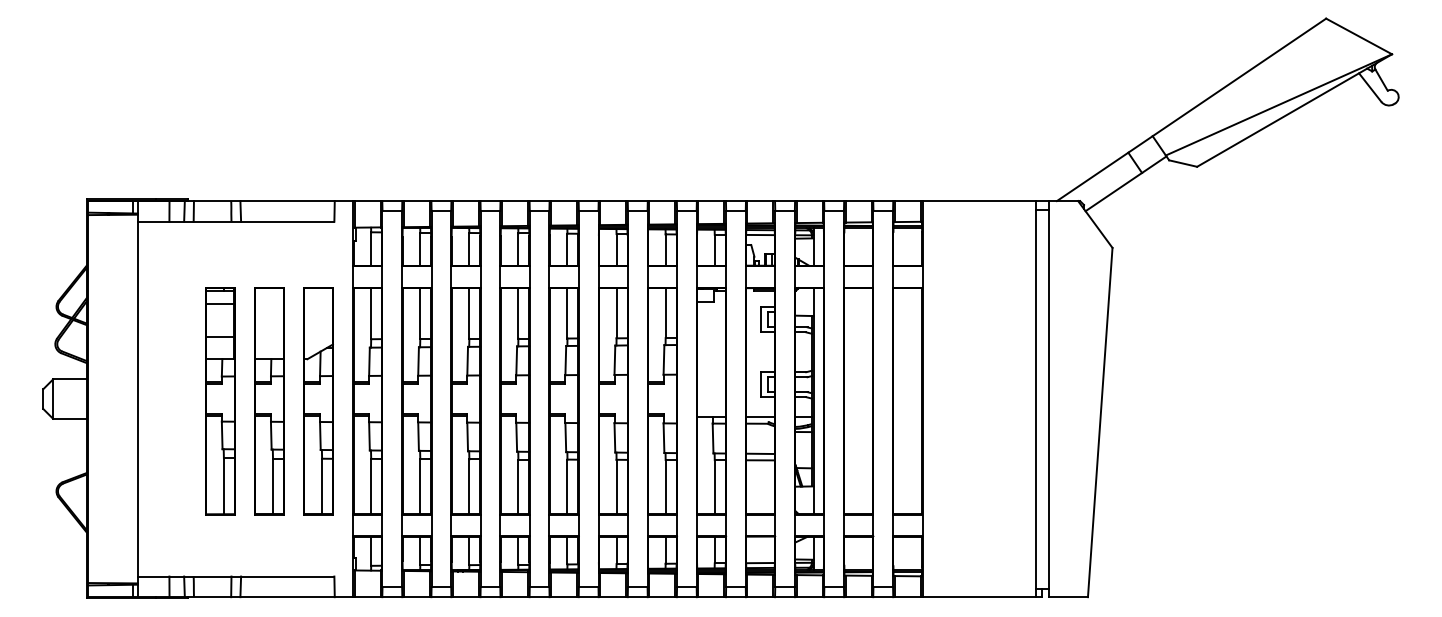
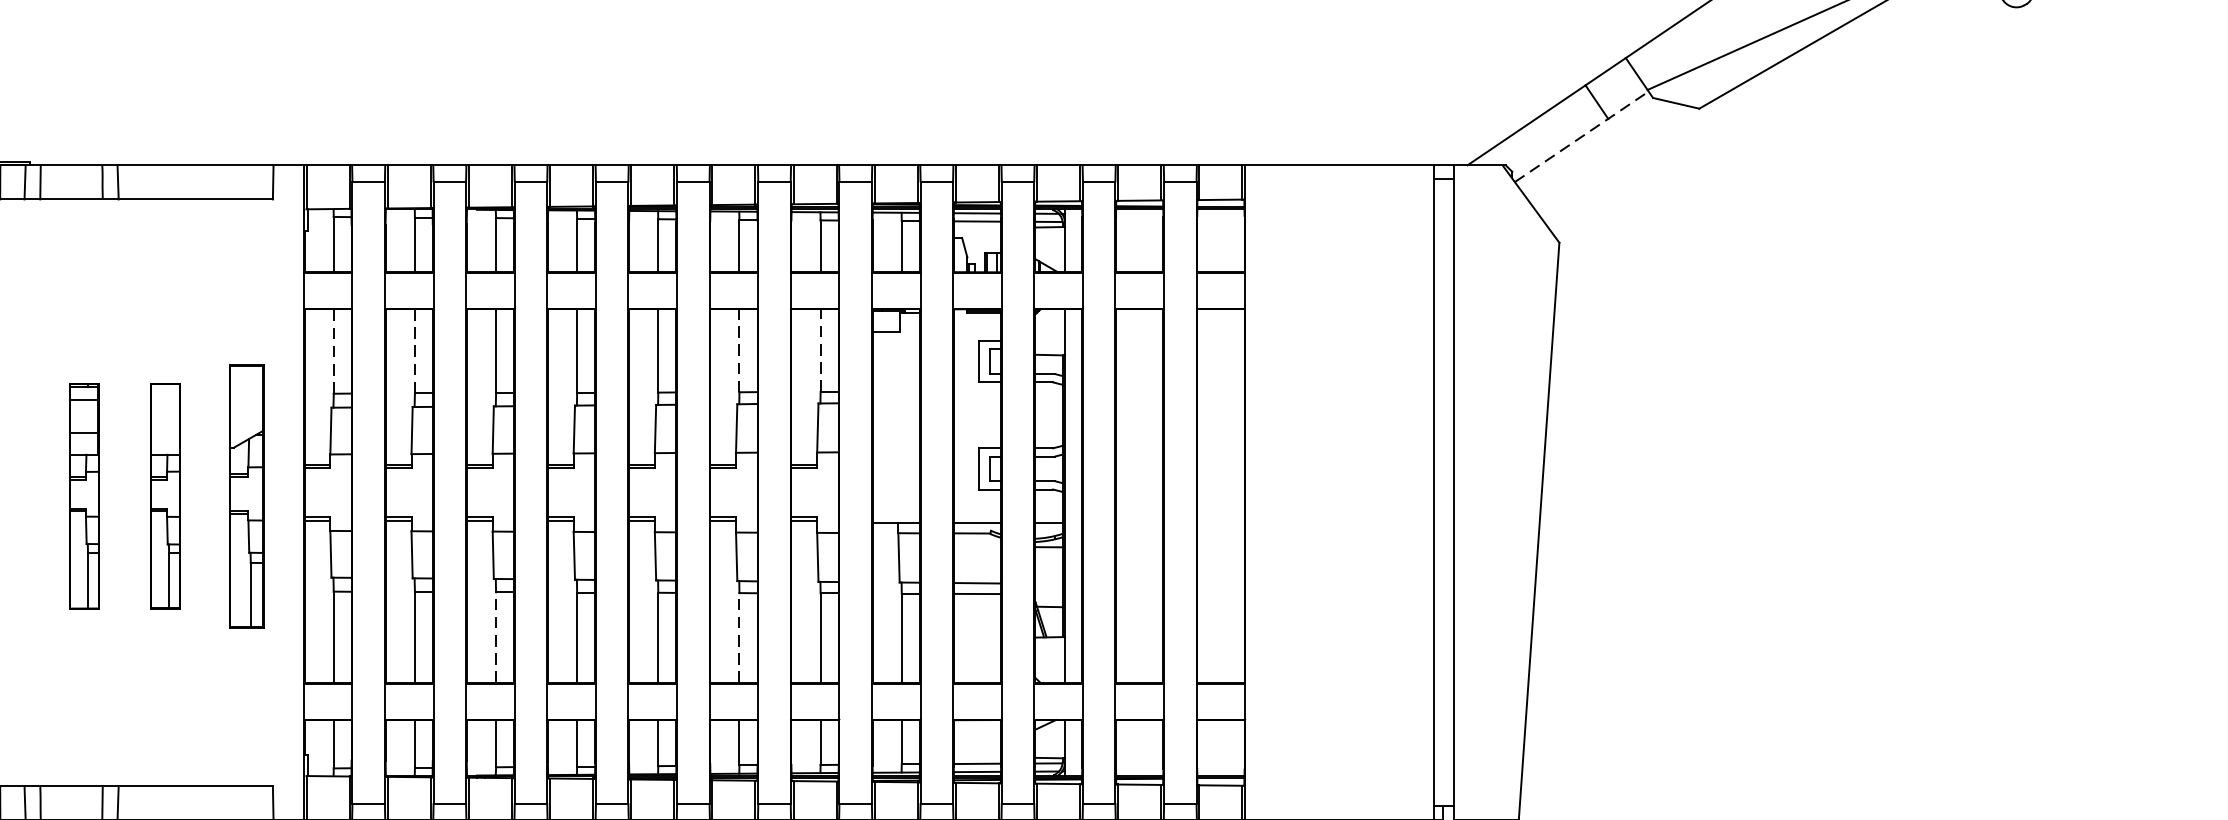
line: (1126, 183) -> (1582, 136), solid -> dashed
line: (616, 312) -> (739, 349), solid -> dashed
line: (371, 313) -> (334, 351), solid -> dashed
line: (420, 313) -> (415, 351), solid -> dashed
line: (665, 313) -> (820, 351), solid -> dashed
part: (220, 401) -> (84, 496), size x0.6
part: (269, 401) -> (165, 496), size x0.6
part: (318, 401) -> (246, 496), size x0.7
line: (469, 486) -> (496, 637), solid -> dashed
line: (616, 486) -> (739, 637), solid -> dashed

